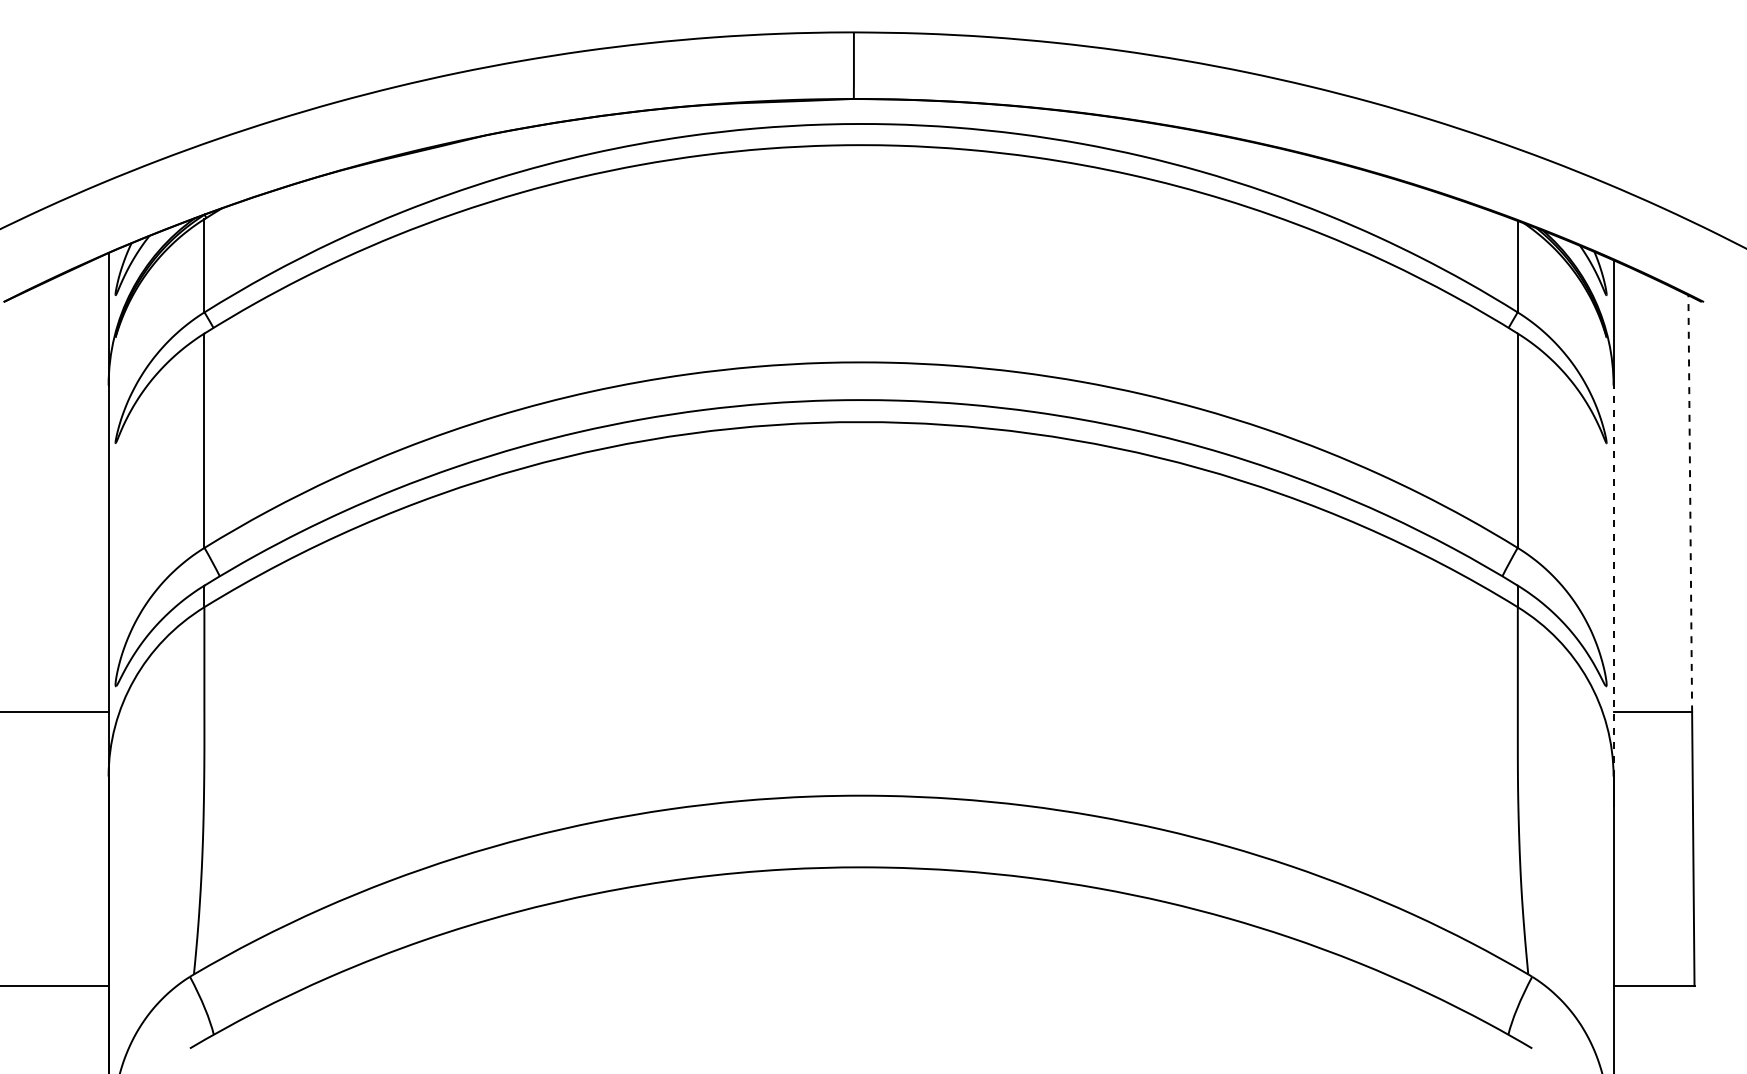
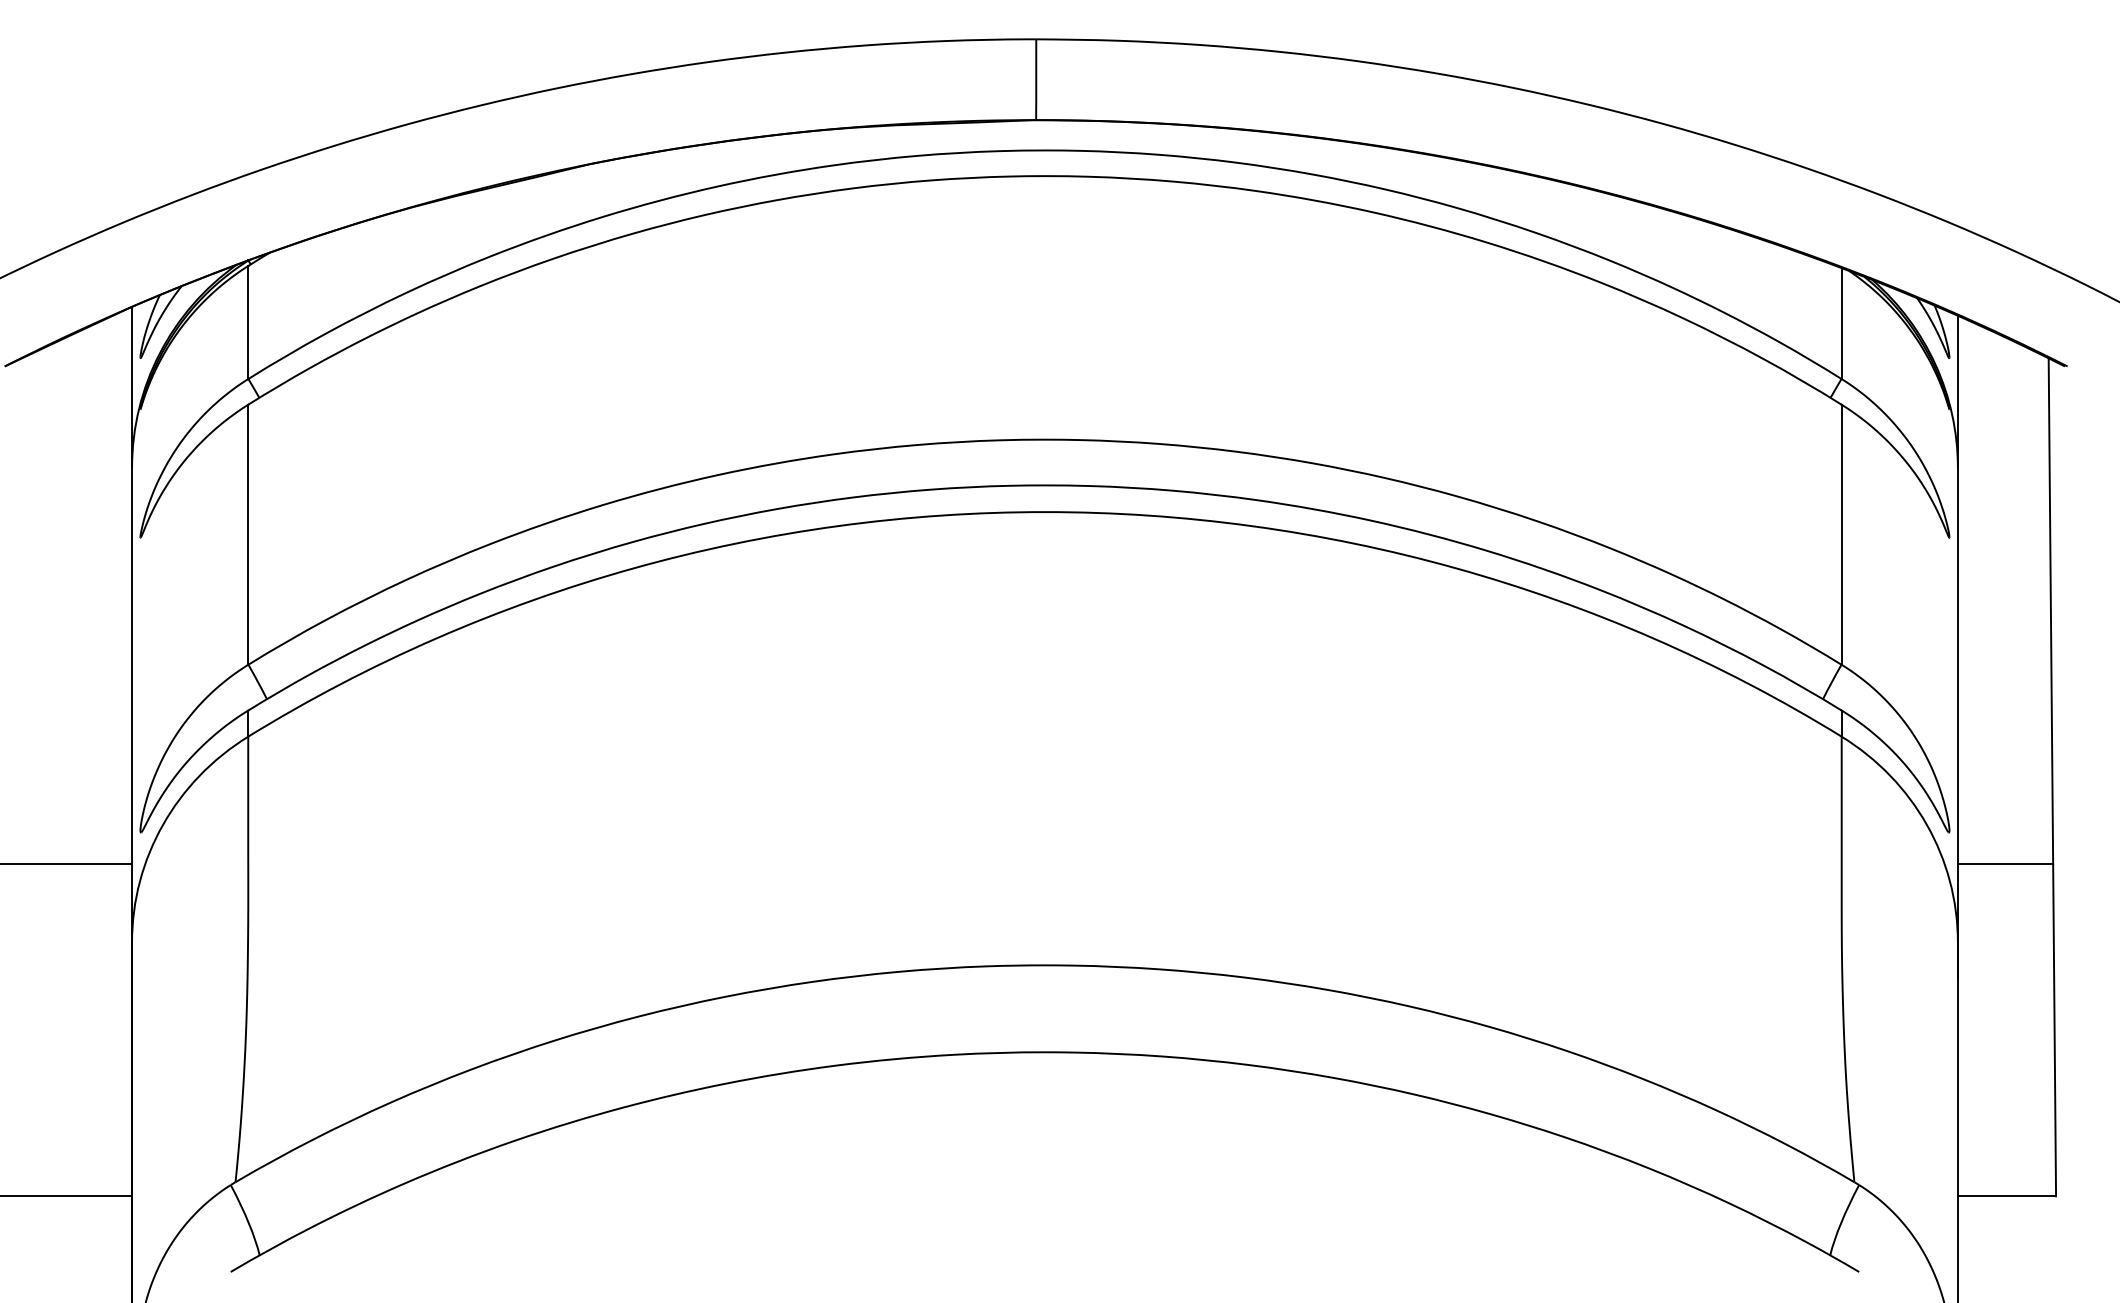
line: (1690, 503) -> (2051, 610), dashed -> solid
line: (1613, 581) -> (1957, 705), dashed -> solid

